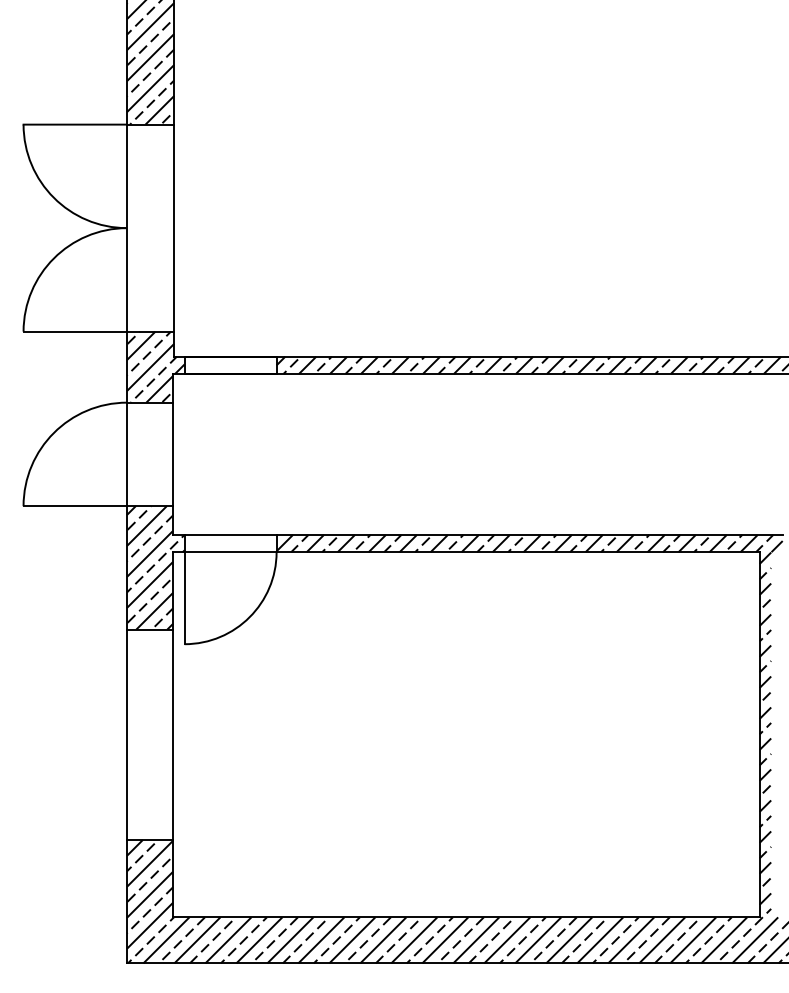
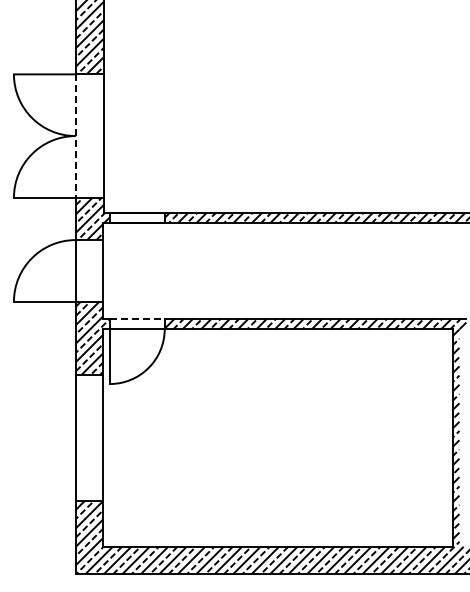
line: (126, 228) -> (75, 136), solid -> dashed
line: (230, 534) -> (137, 318), solid -> dashed

